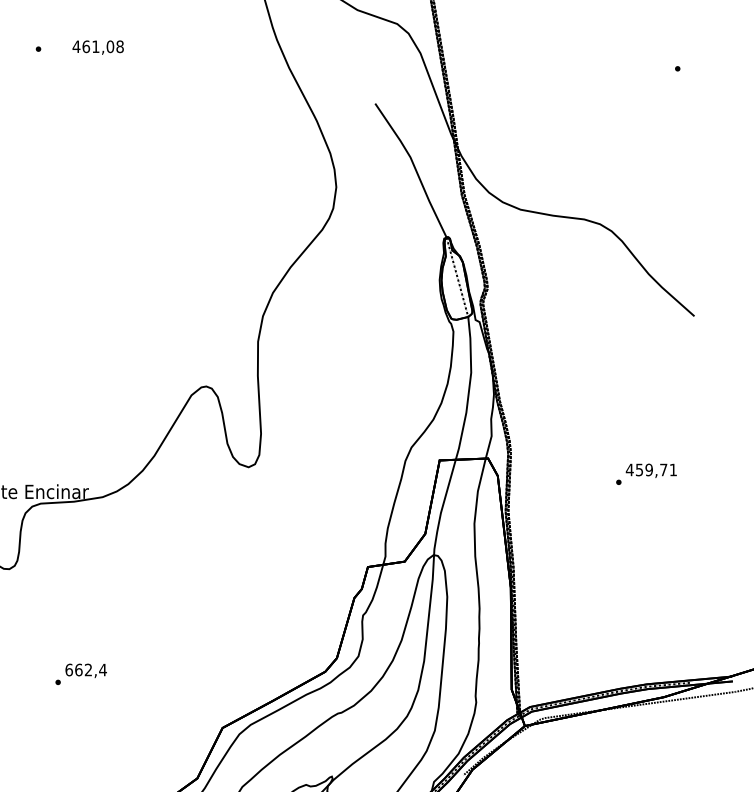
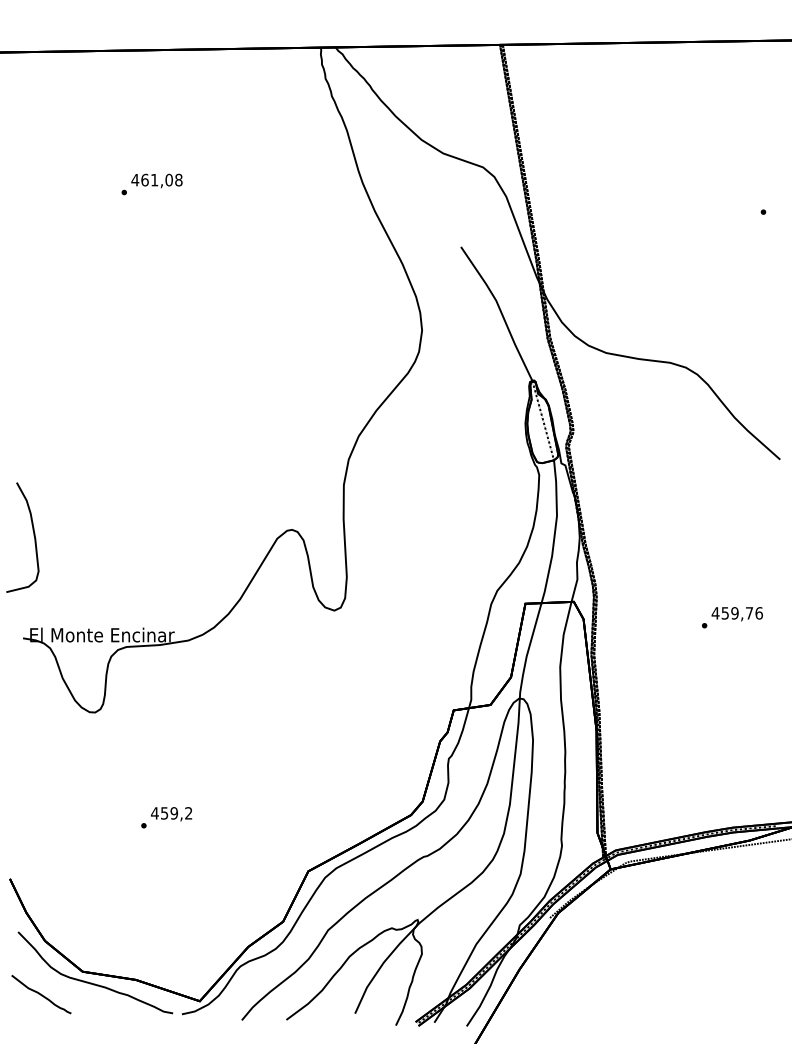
text: (97, 47) -> (156, 180), moved
text: (673, 470) -> (759, 613), 459,71 -> 459,76
text: (85, 670) -> (171, 813), 662,4 -> 459,2

